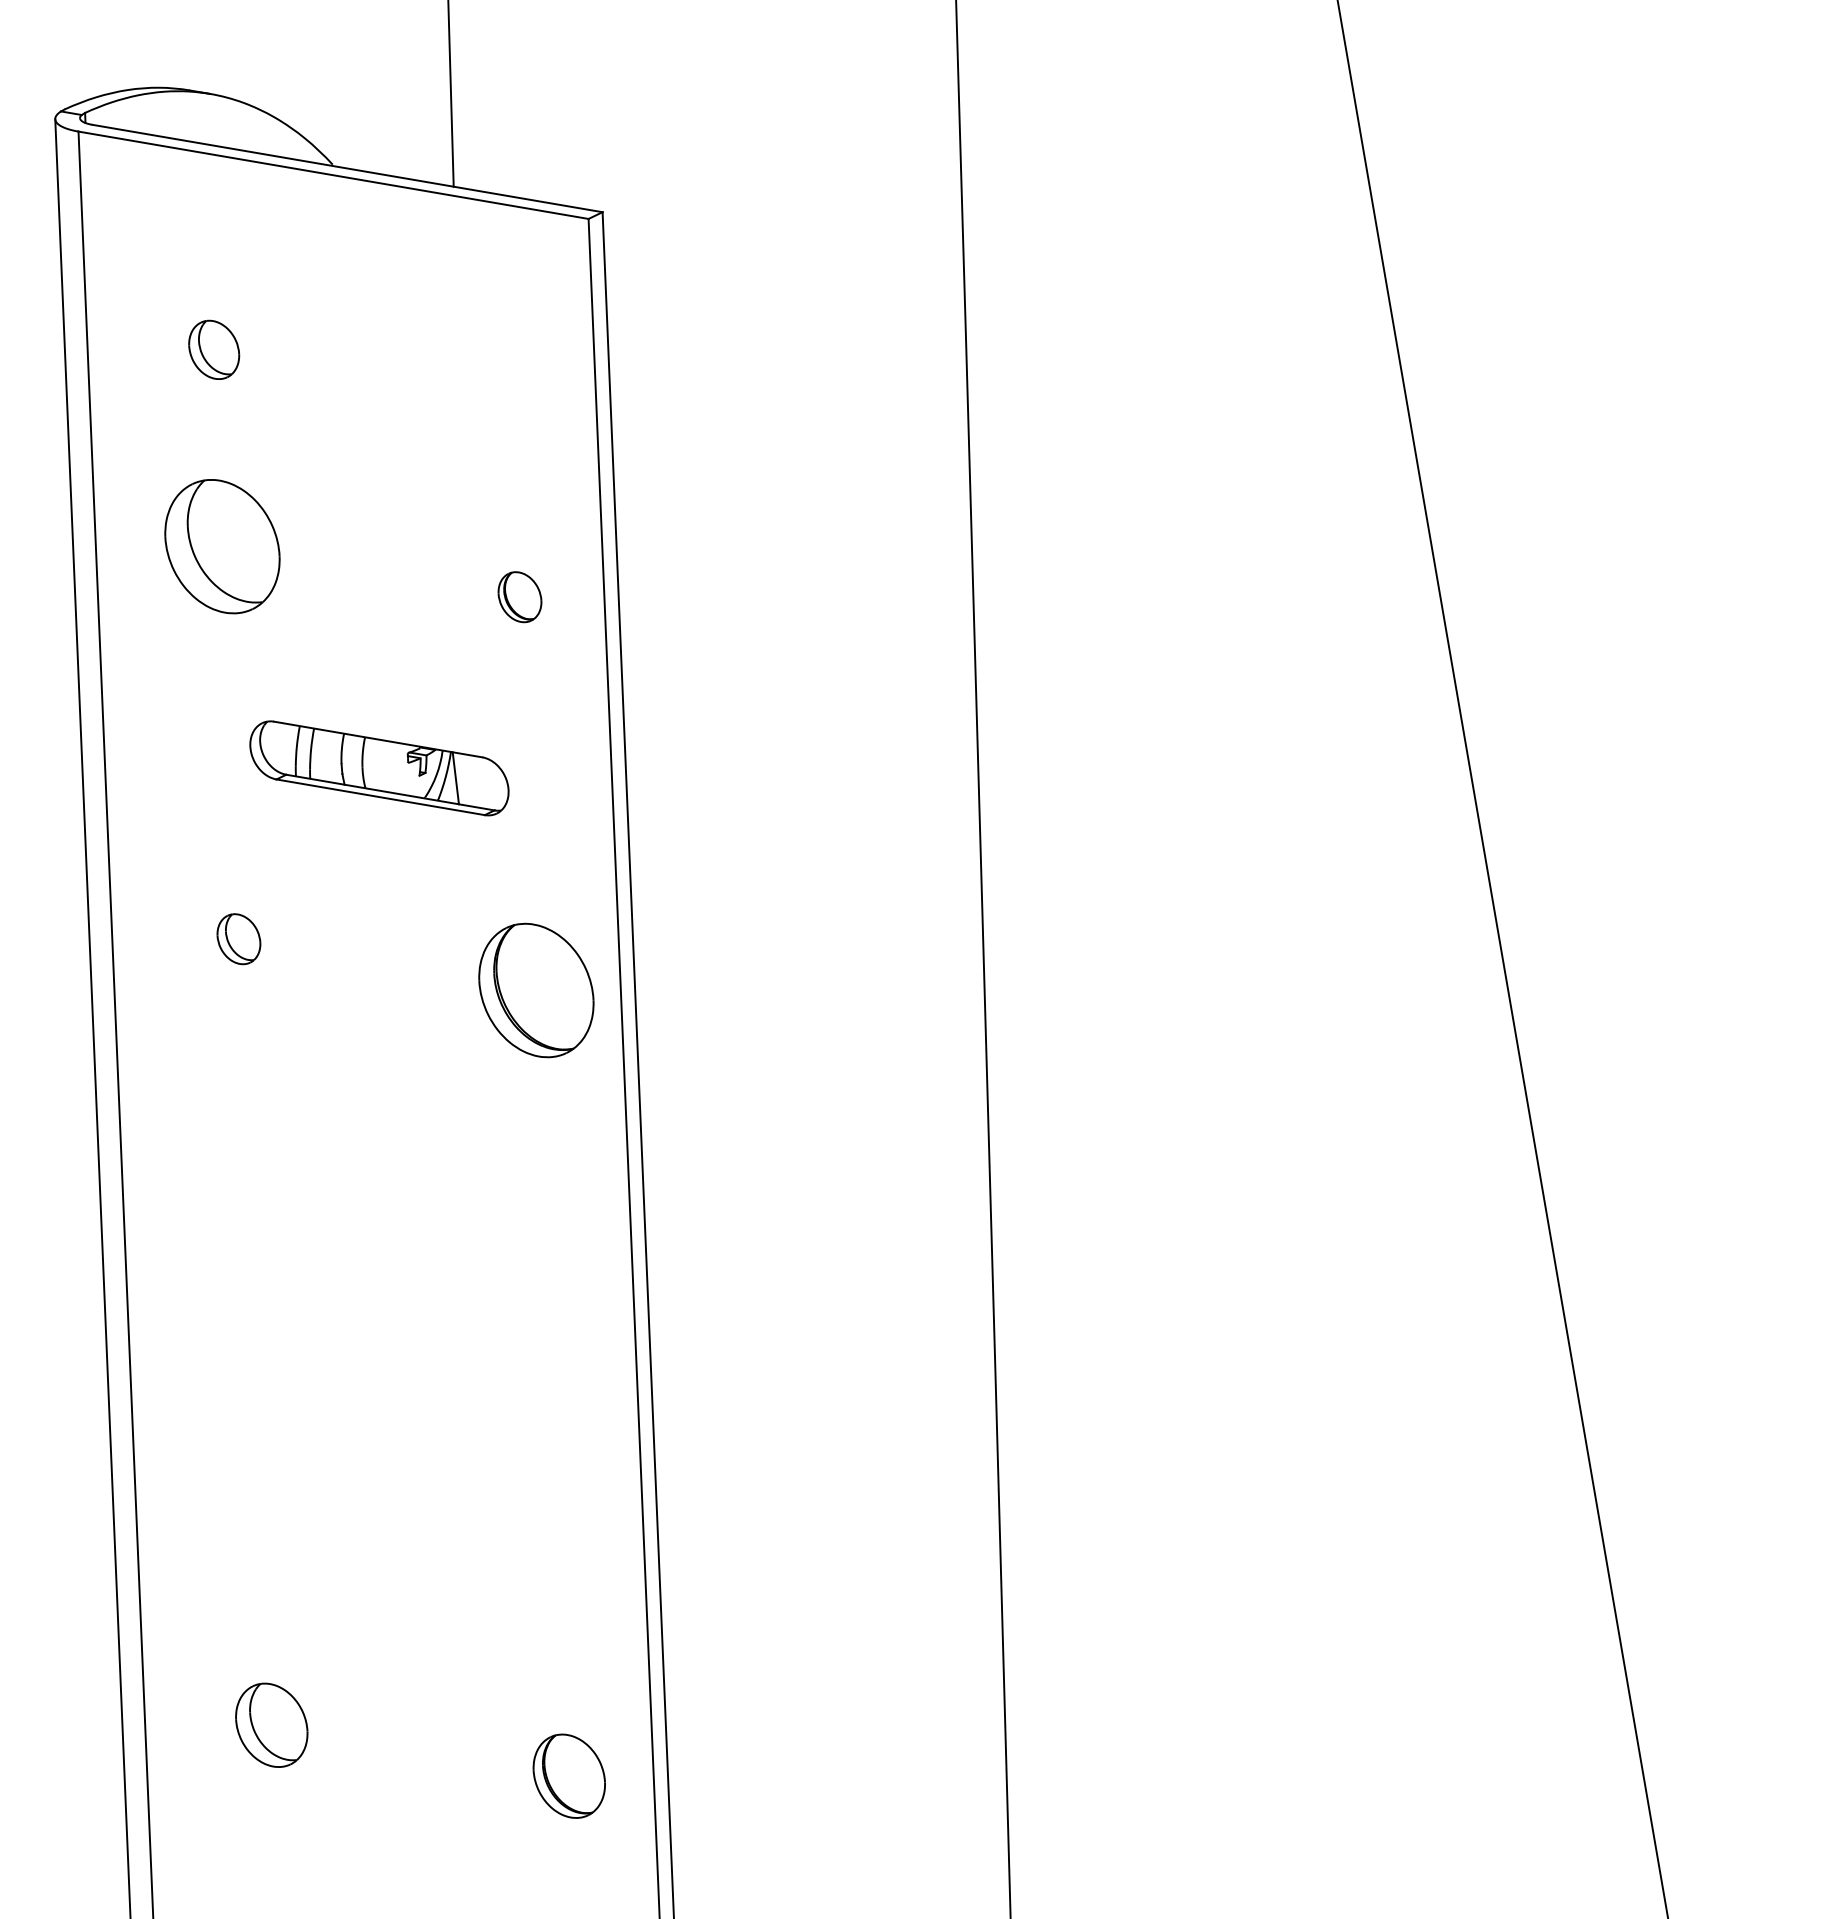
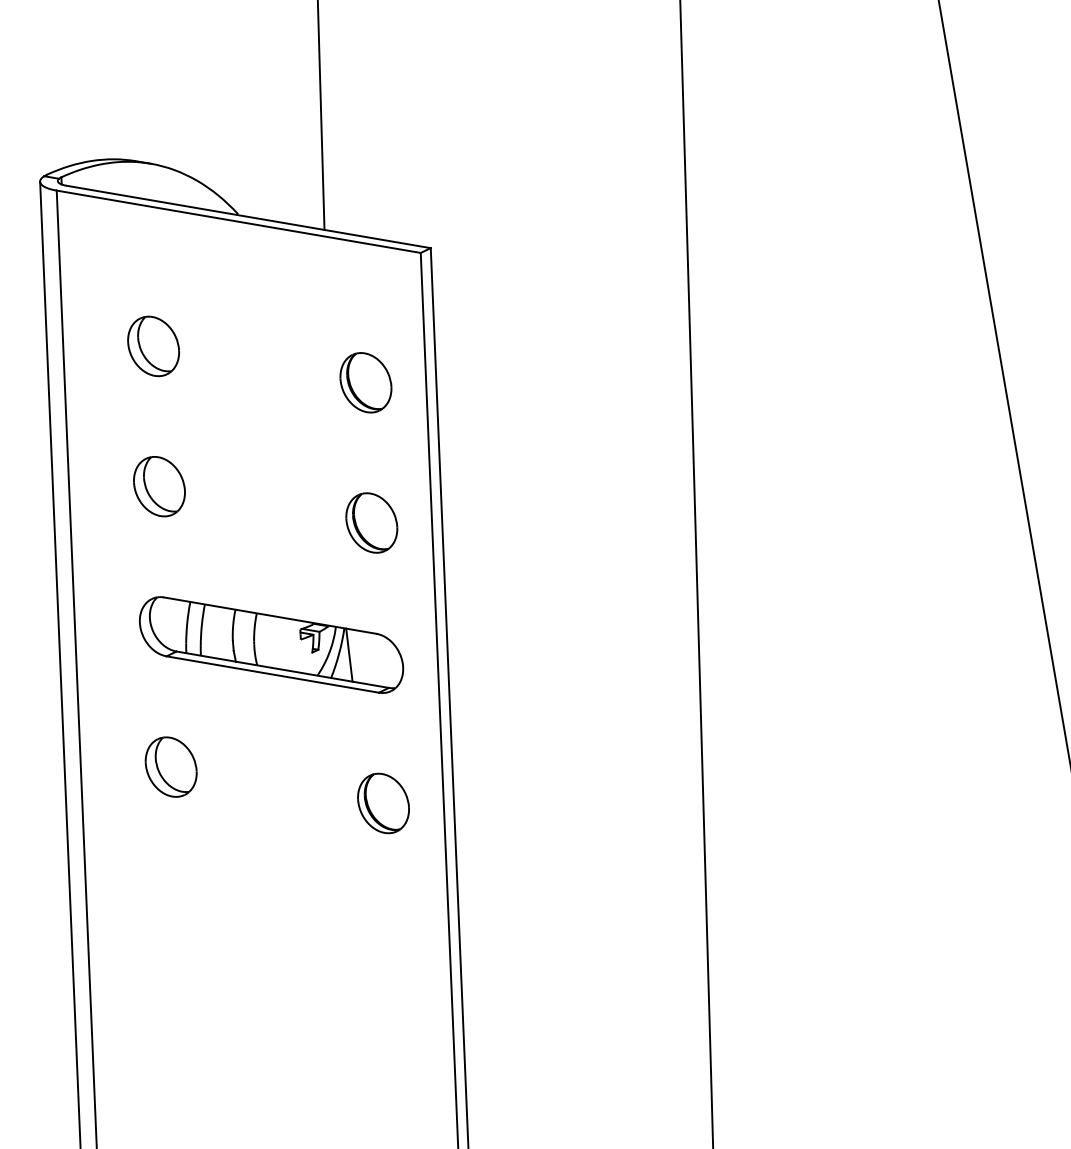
part: (213, 349) -> (153, 346), size x1.43
part: (511, 400) -> (365, 382), added
part: (222, 545) -> (159, 486), size x0.62
part: (519, 596) -> (371, 522), size x1.67
part: (379, 768) -> (271, 645), size x1.43
part: (238, 938) -> (170, 766), size x1.67
part: (536, 989) -> (383, 802), size x0.62

